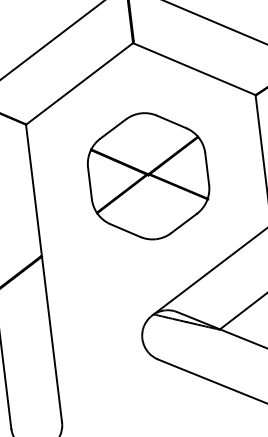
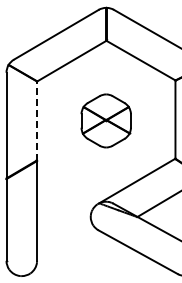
part: (149, 175) -> (106, 120), size x0.7
line: (34, 190) -> (37, 121), solid -> dashed

